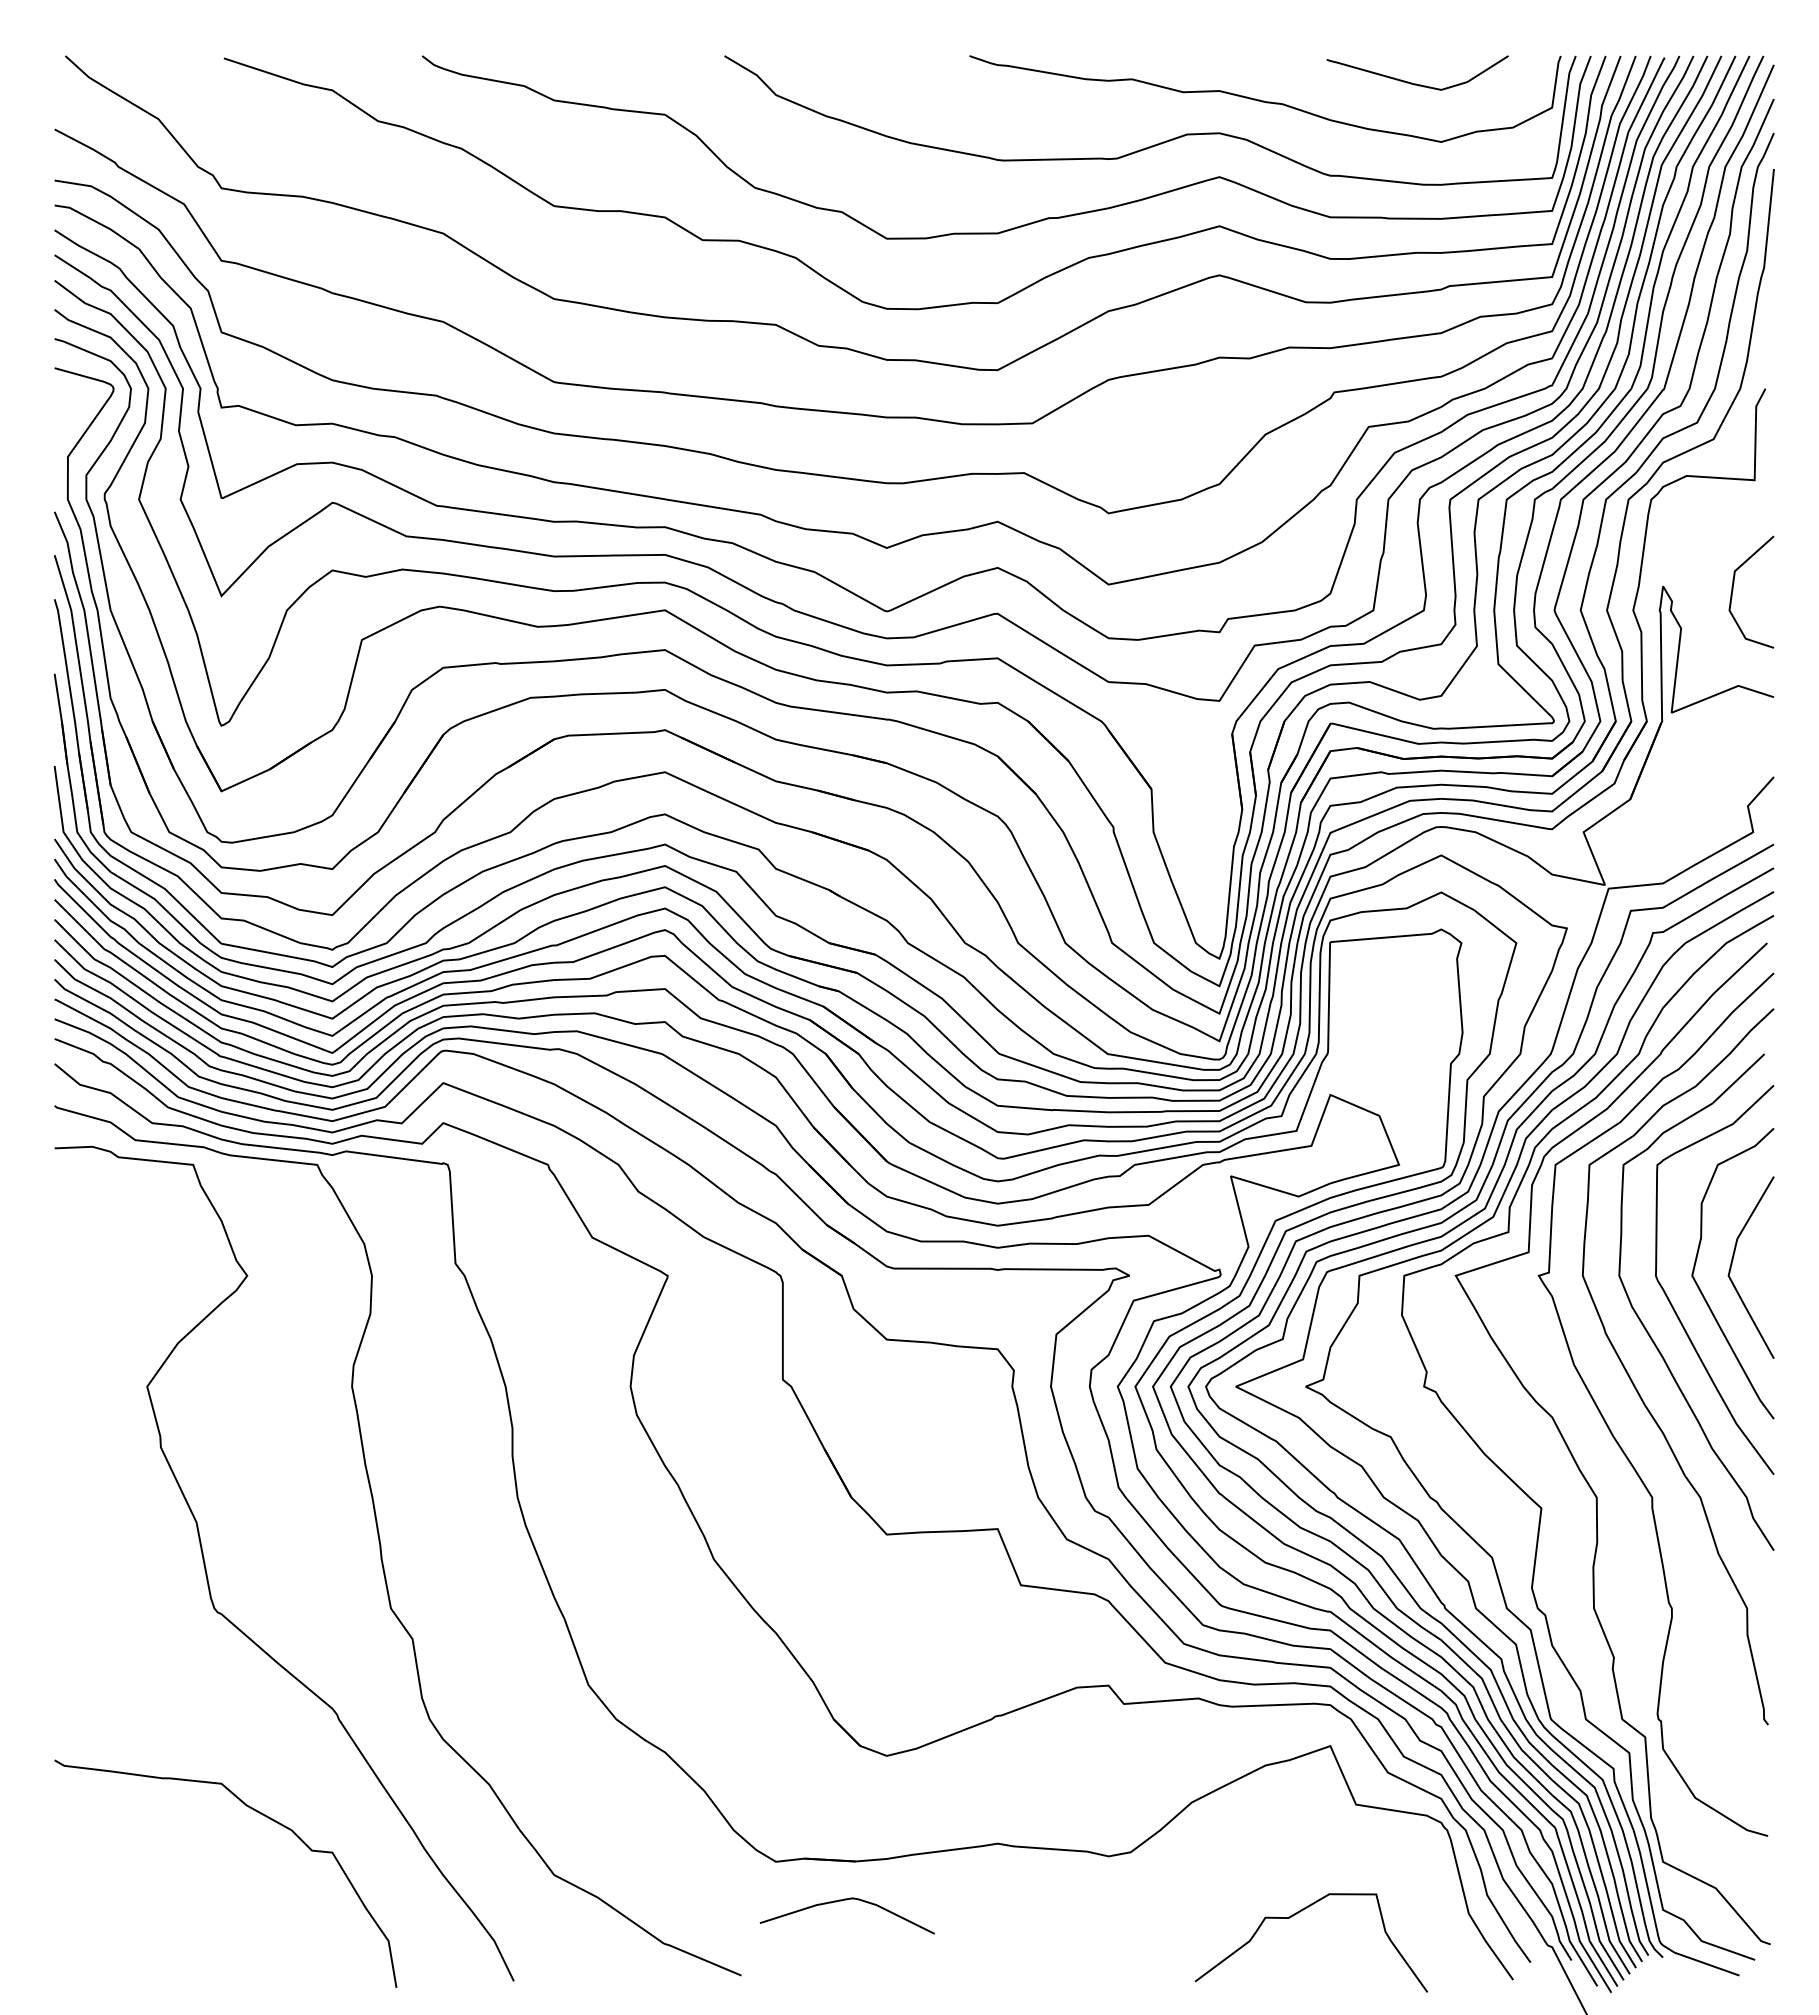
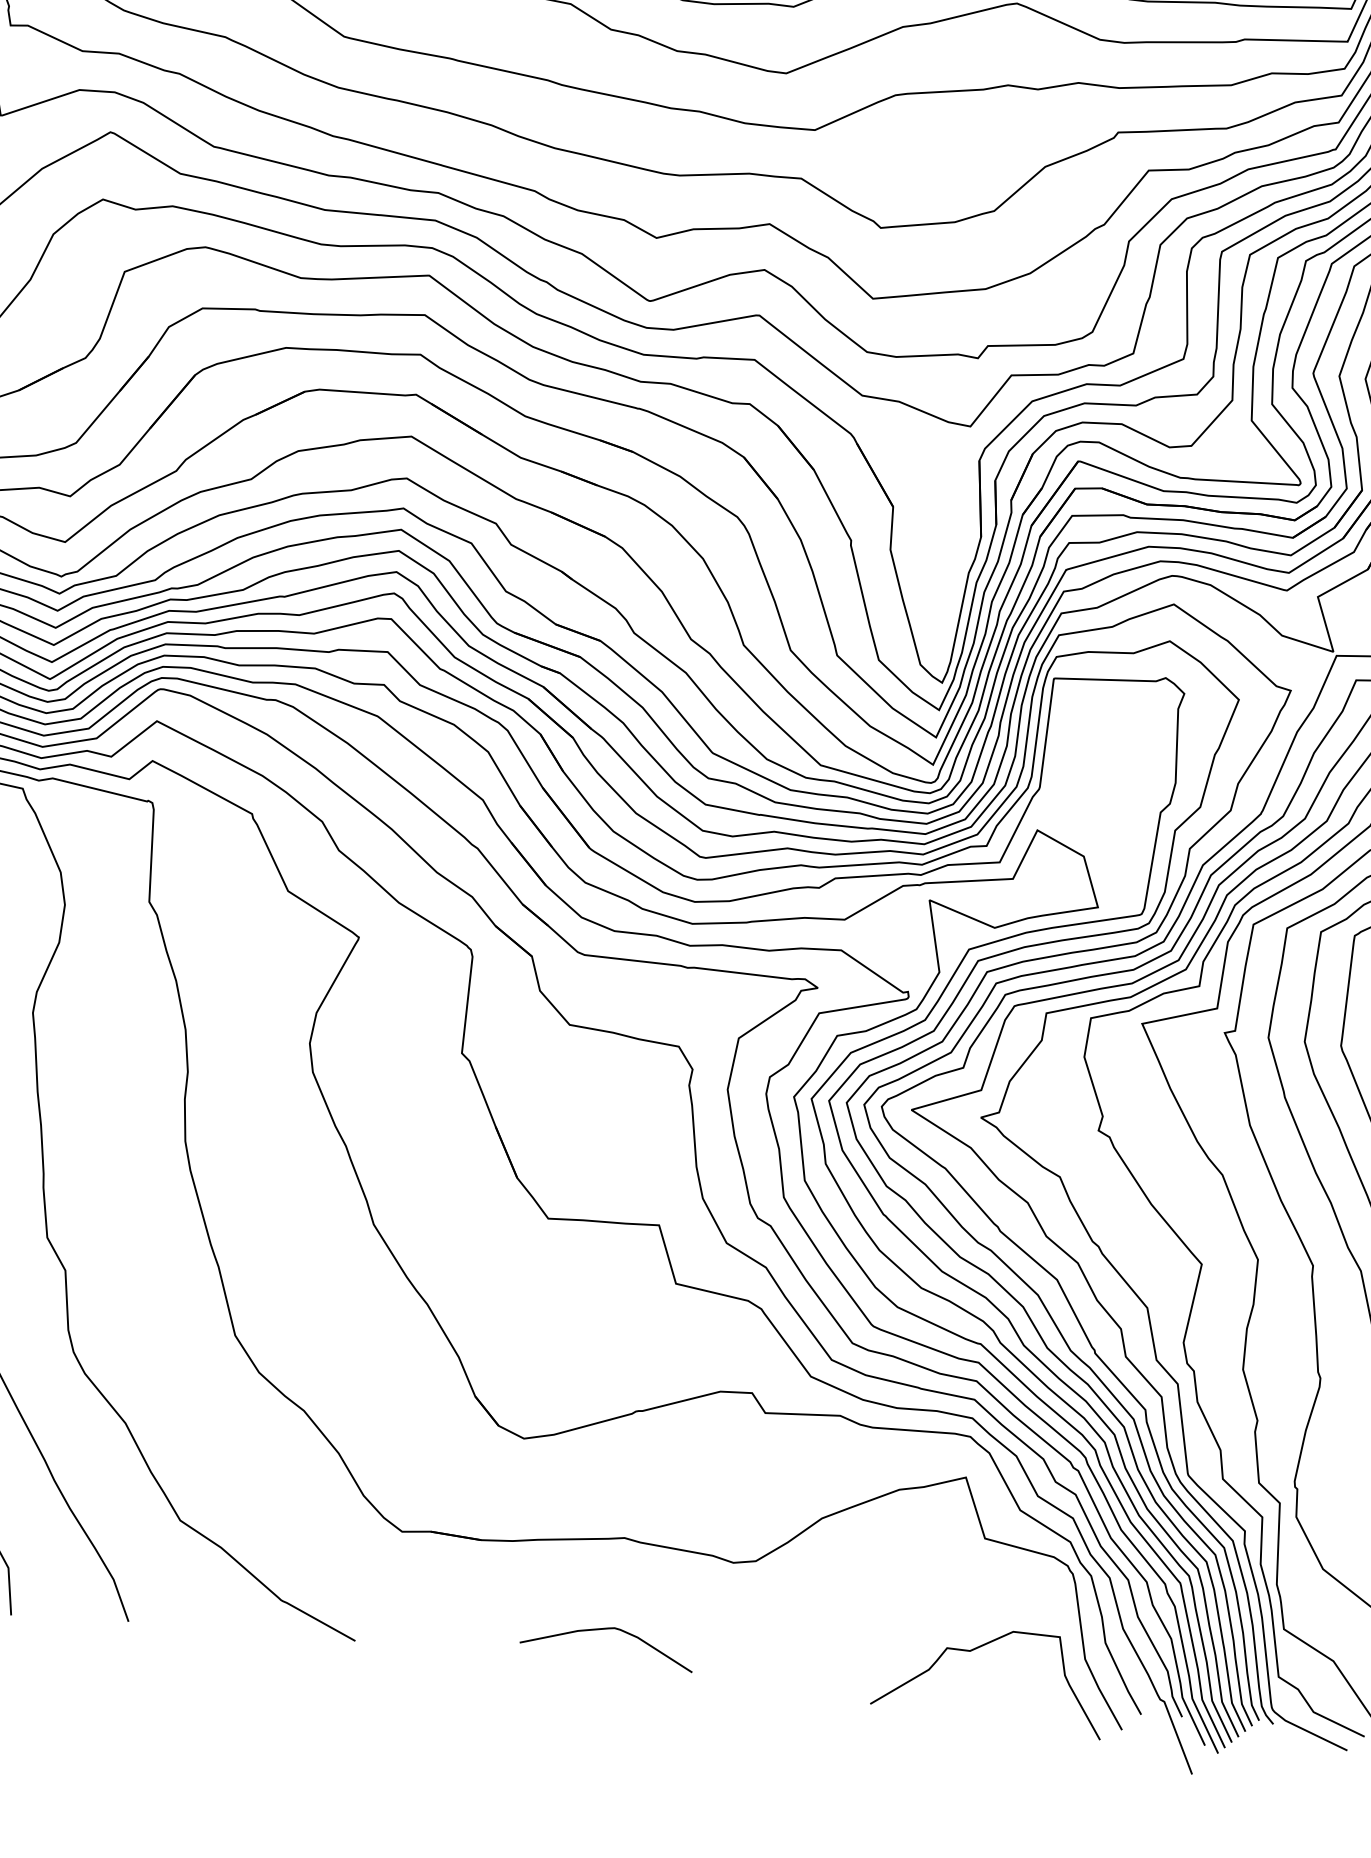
curve: (841, 1901) -> (603, 1630), moved
curve: (1295, 1915) -> (977, 1649), moved

